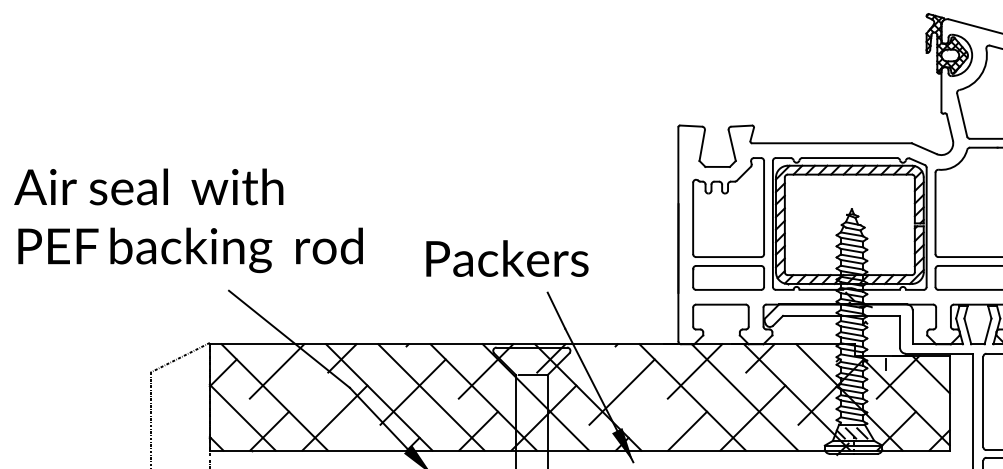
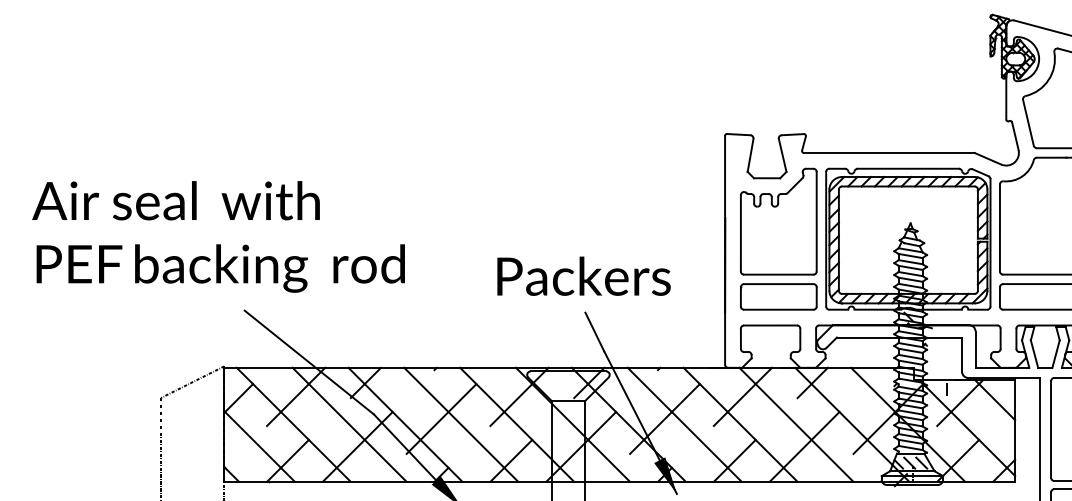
text: (188, 220) -> (218, 236), moved
text: (507, 258) -> (584, 276), moved
line: (326, 397) -> (348, 424), added
line: (640, 397) -> (684, 424), added

